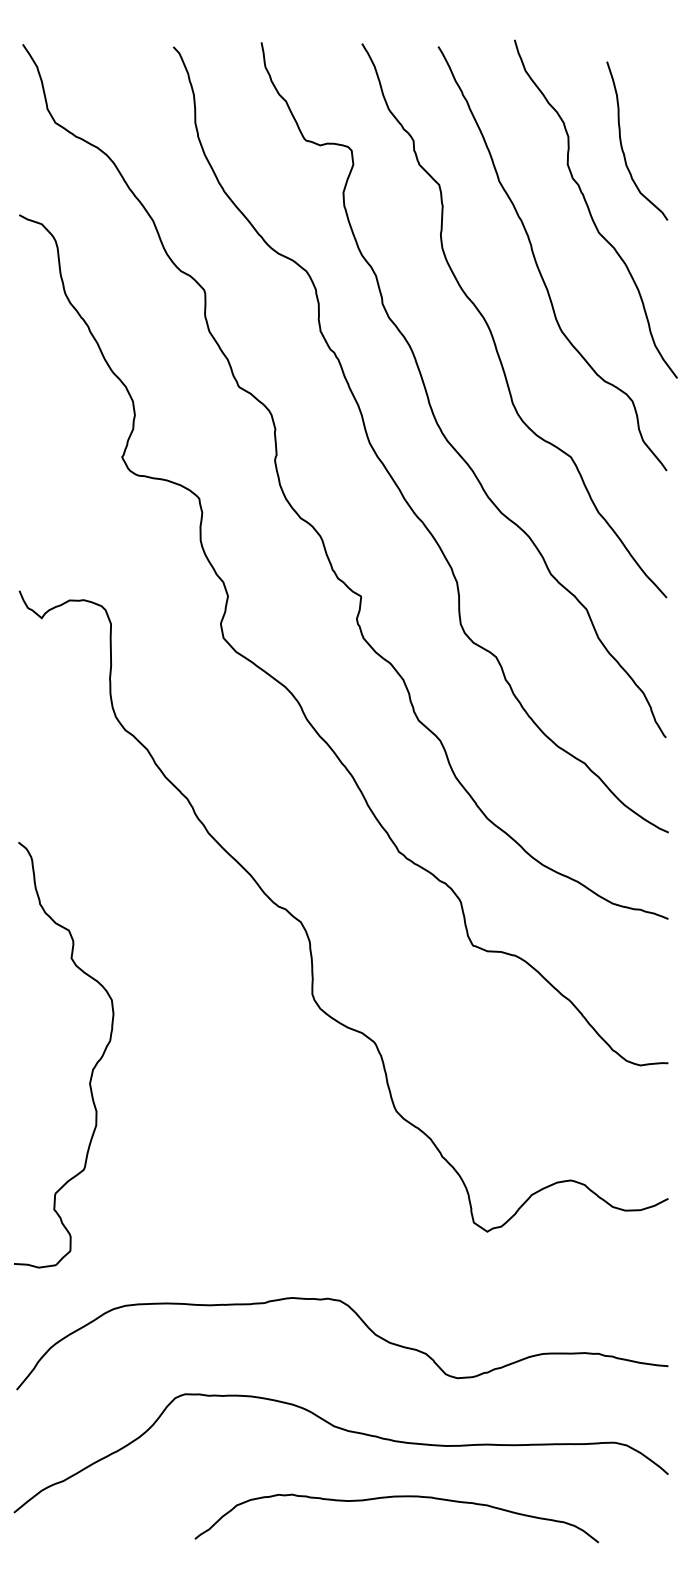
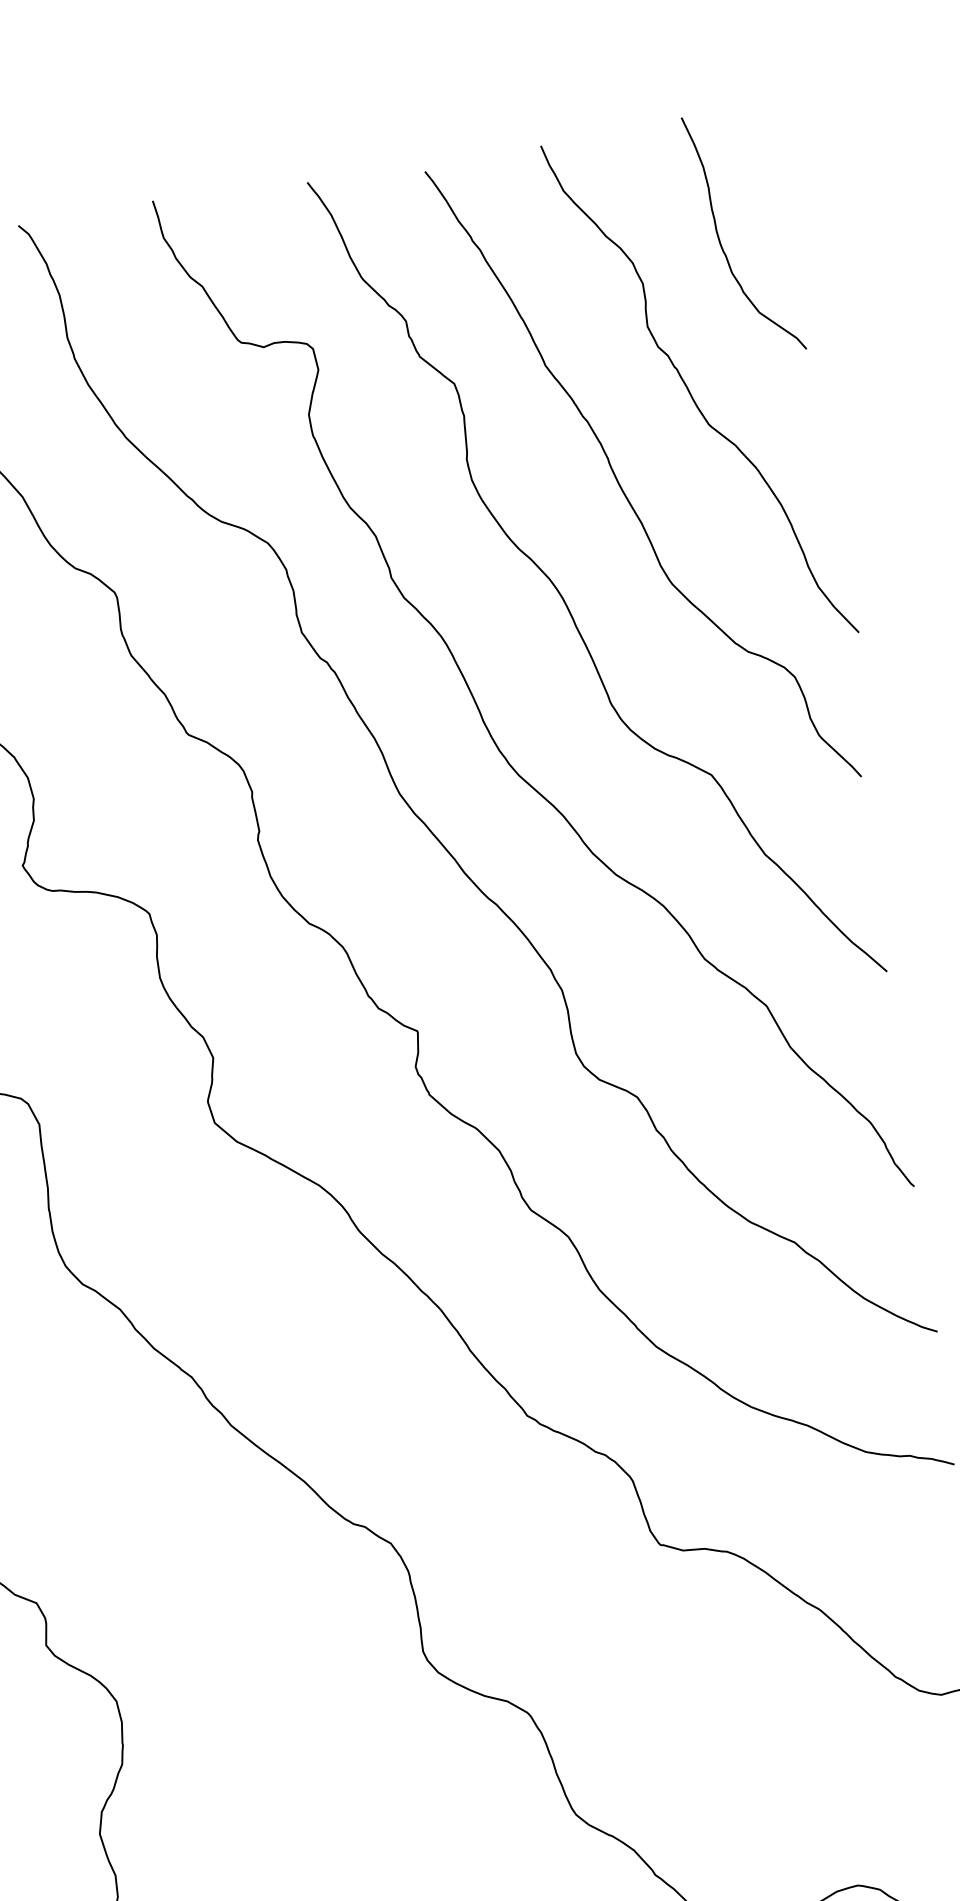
curve: (622, 144) -> (721, 241), moved

